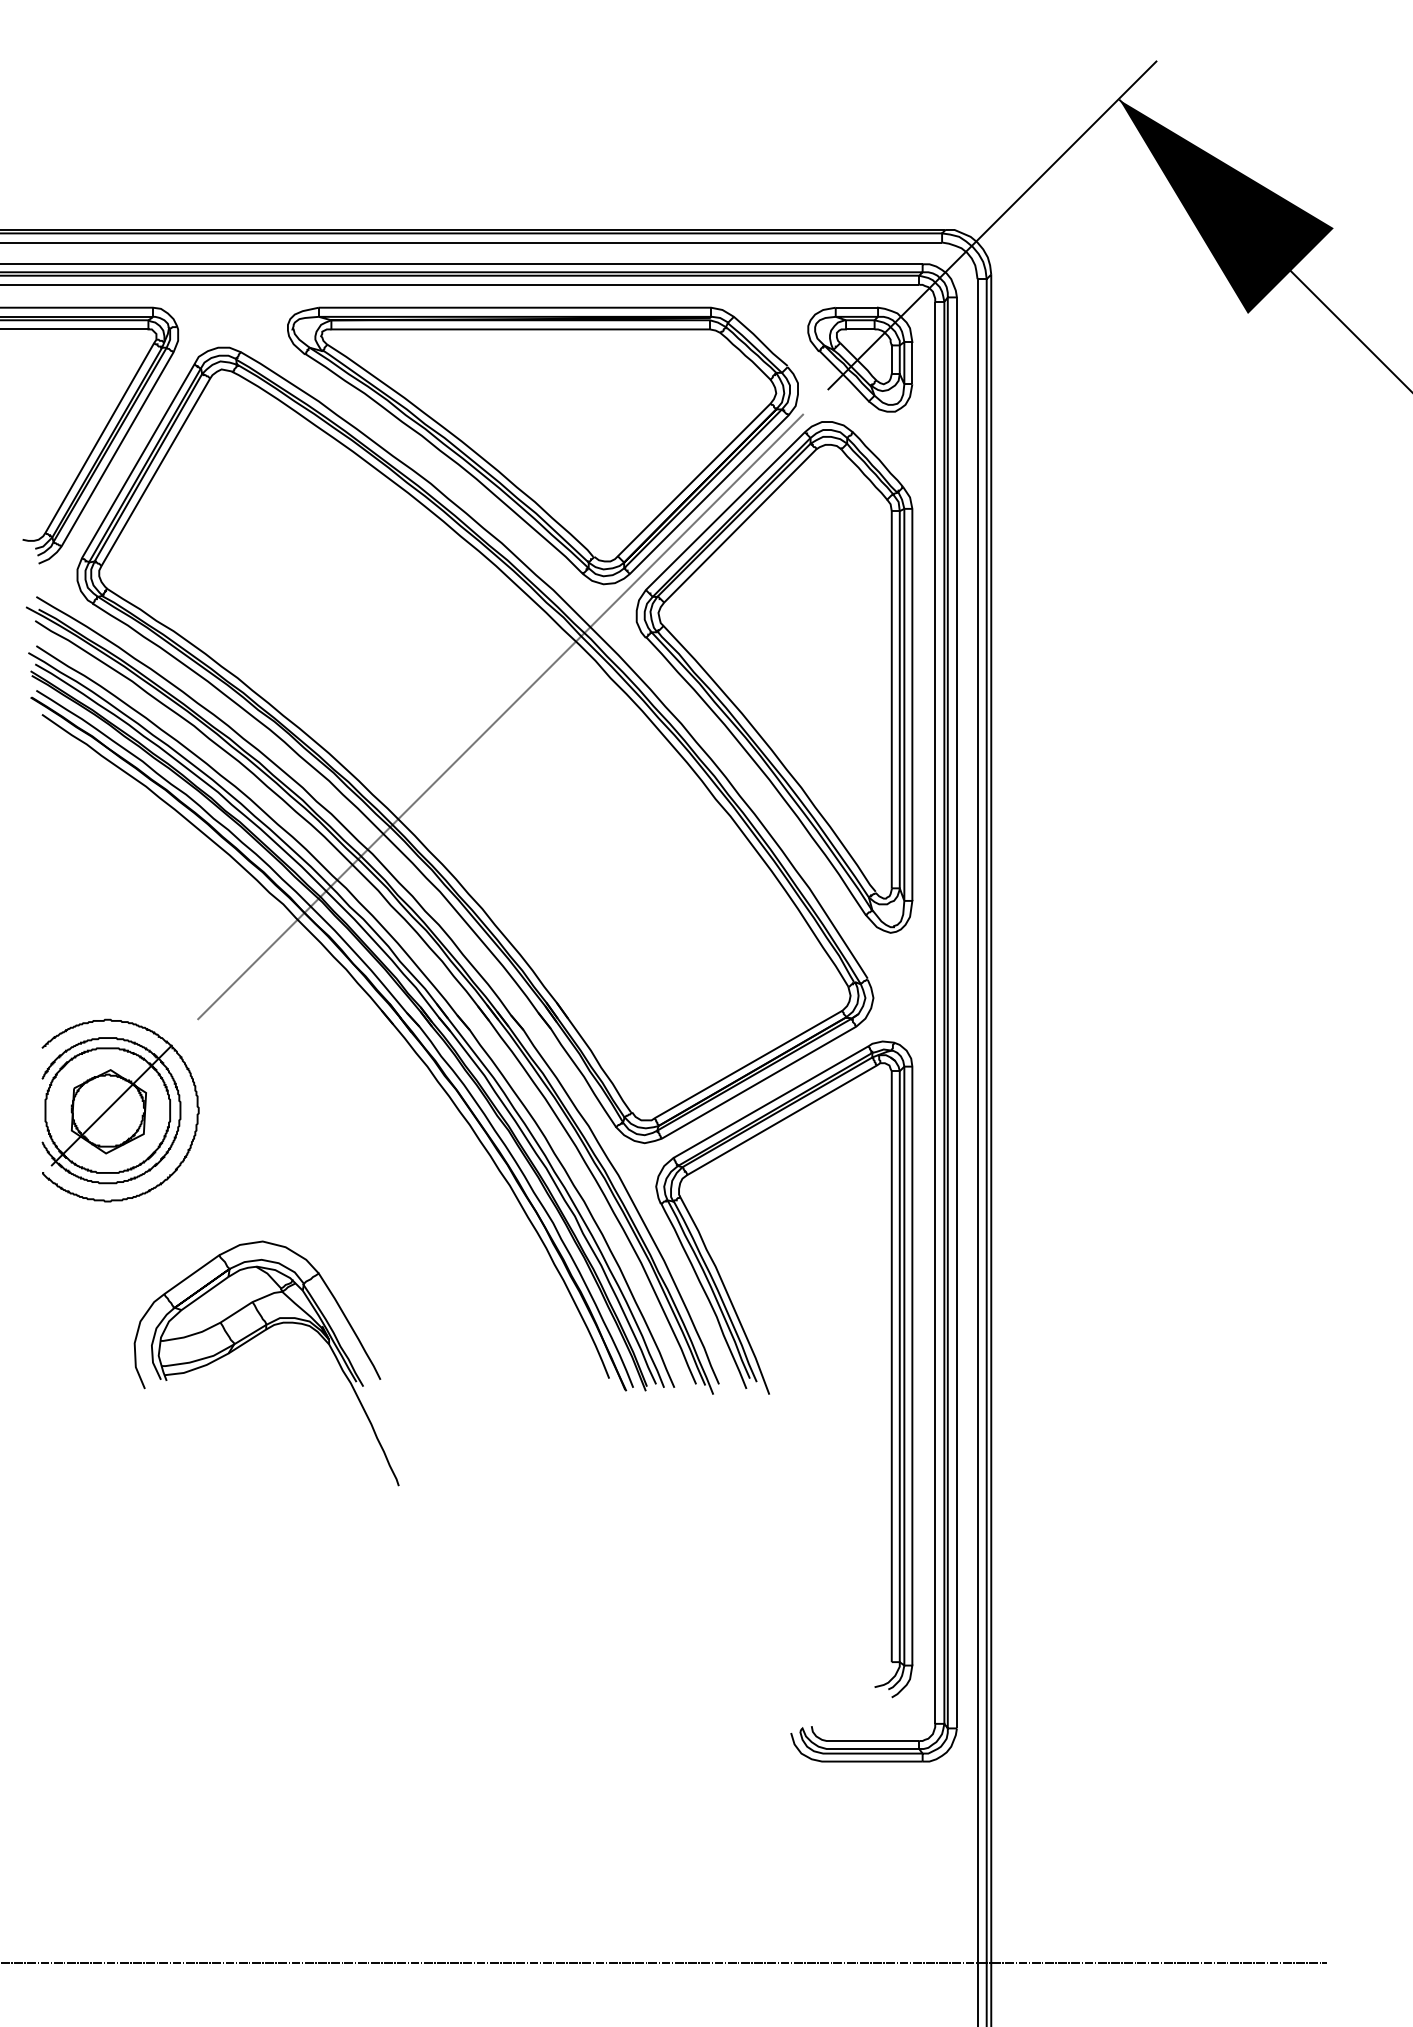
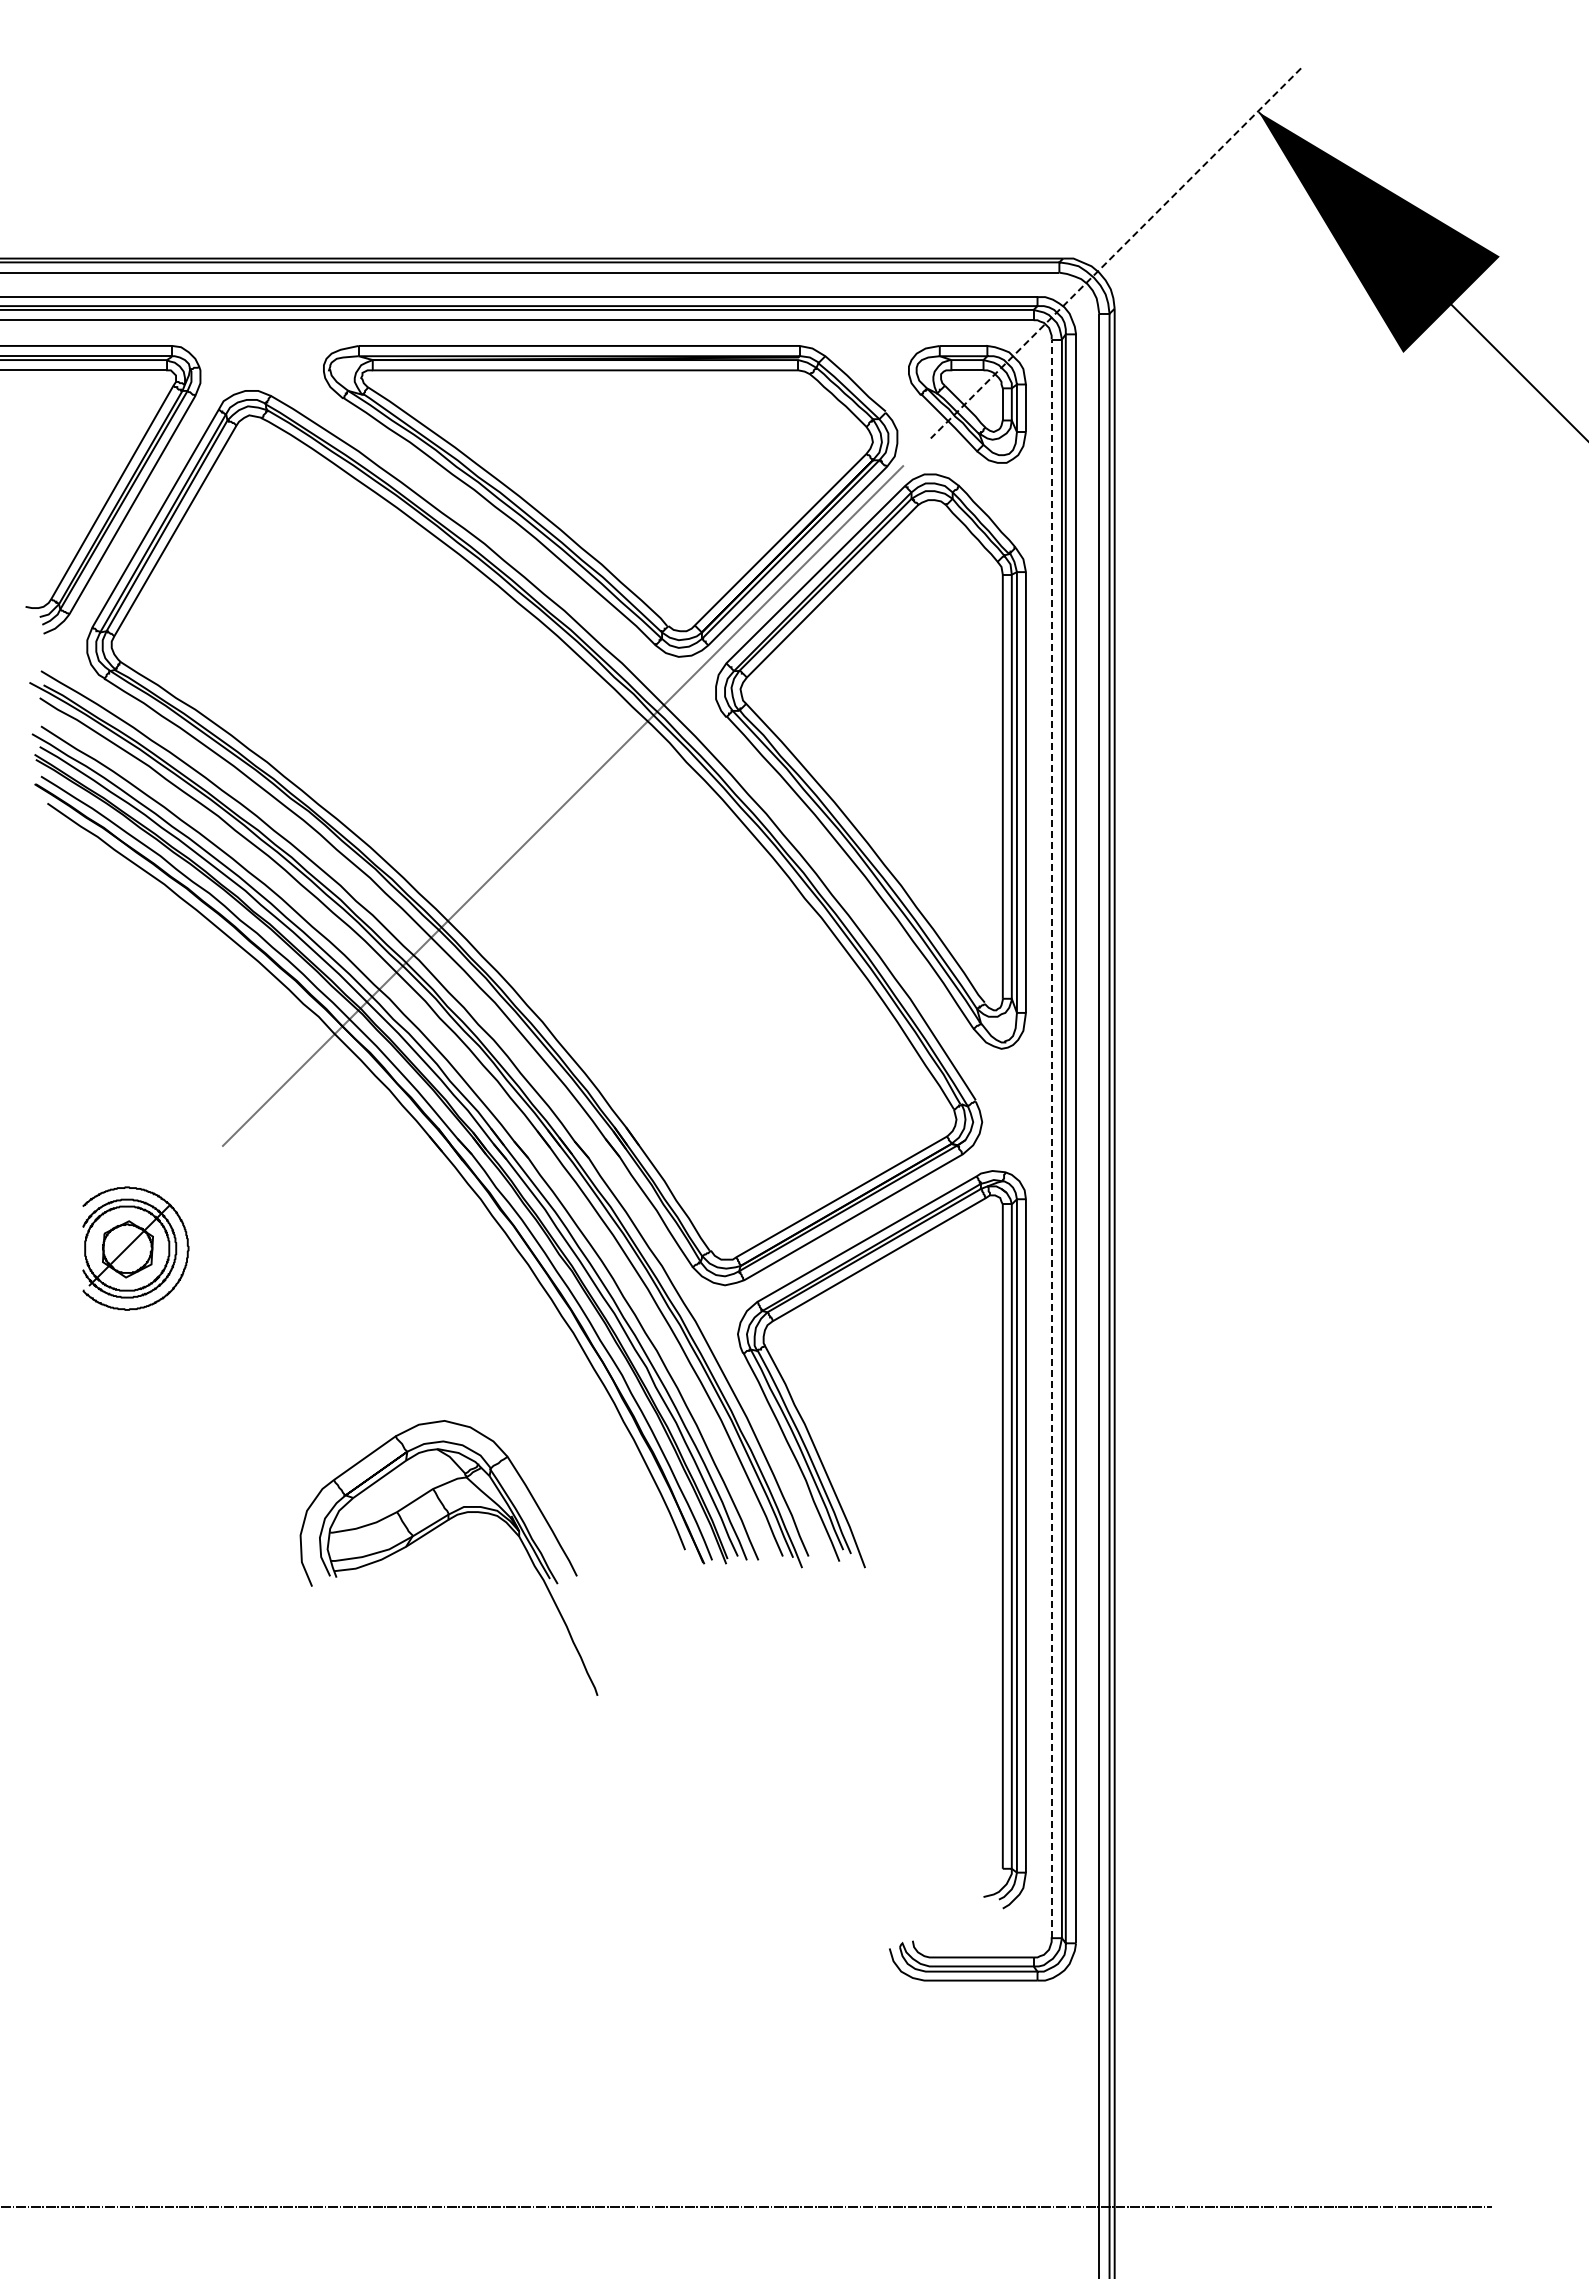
line: (991, 226) -> (1115, 254), solid -> dashed
line: (935, 1012) -> (1051, 1138), solid -> dashed
part: (120, 1110) -> (135, 1248), size x0.6
part: (252, 1339) -> (432, 1531), moved

